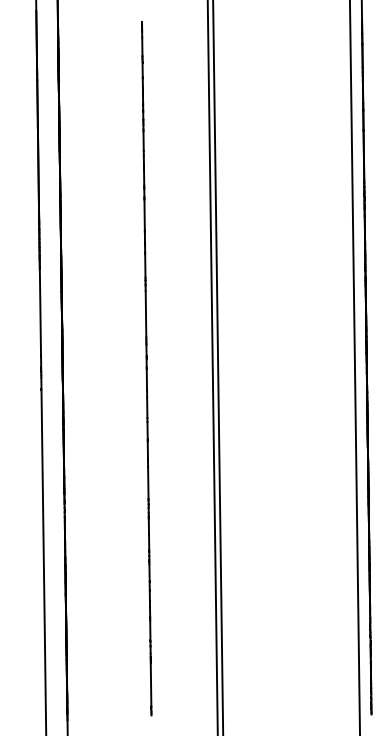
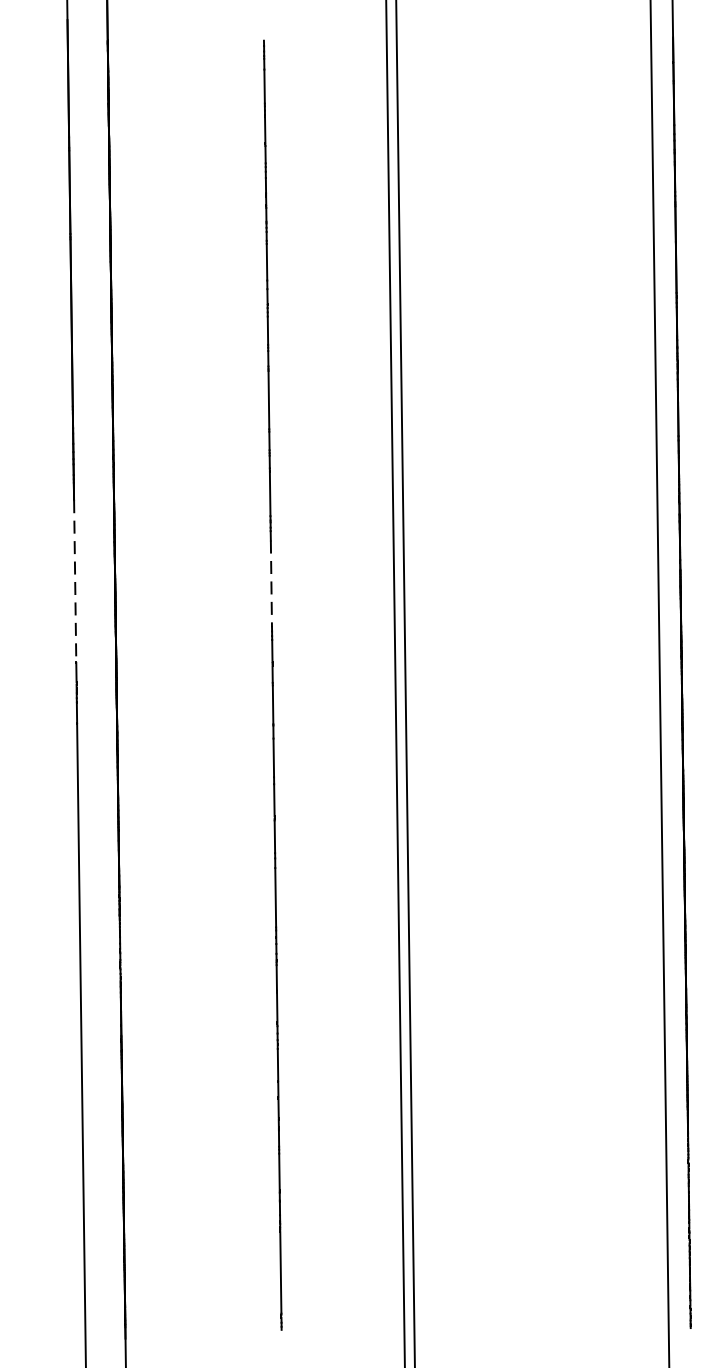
line: (40, 313) -> (75, 582), solid -> dashed
line: (146, 314) -> (272, 584), solid -> dashed

